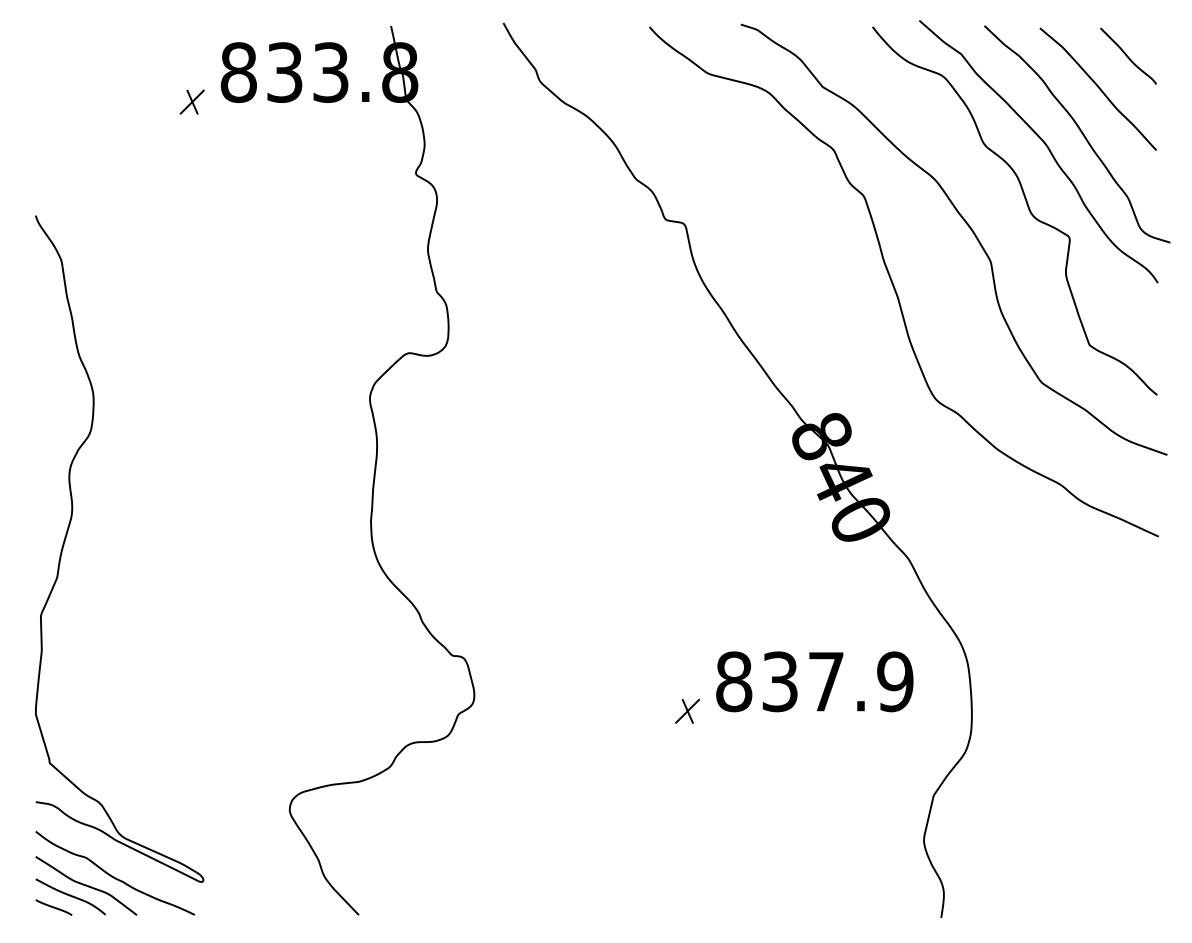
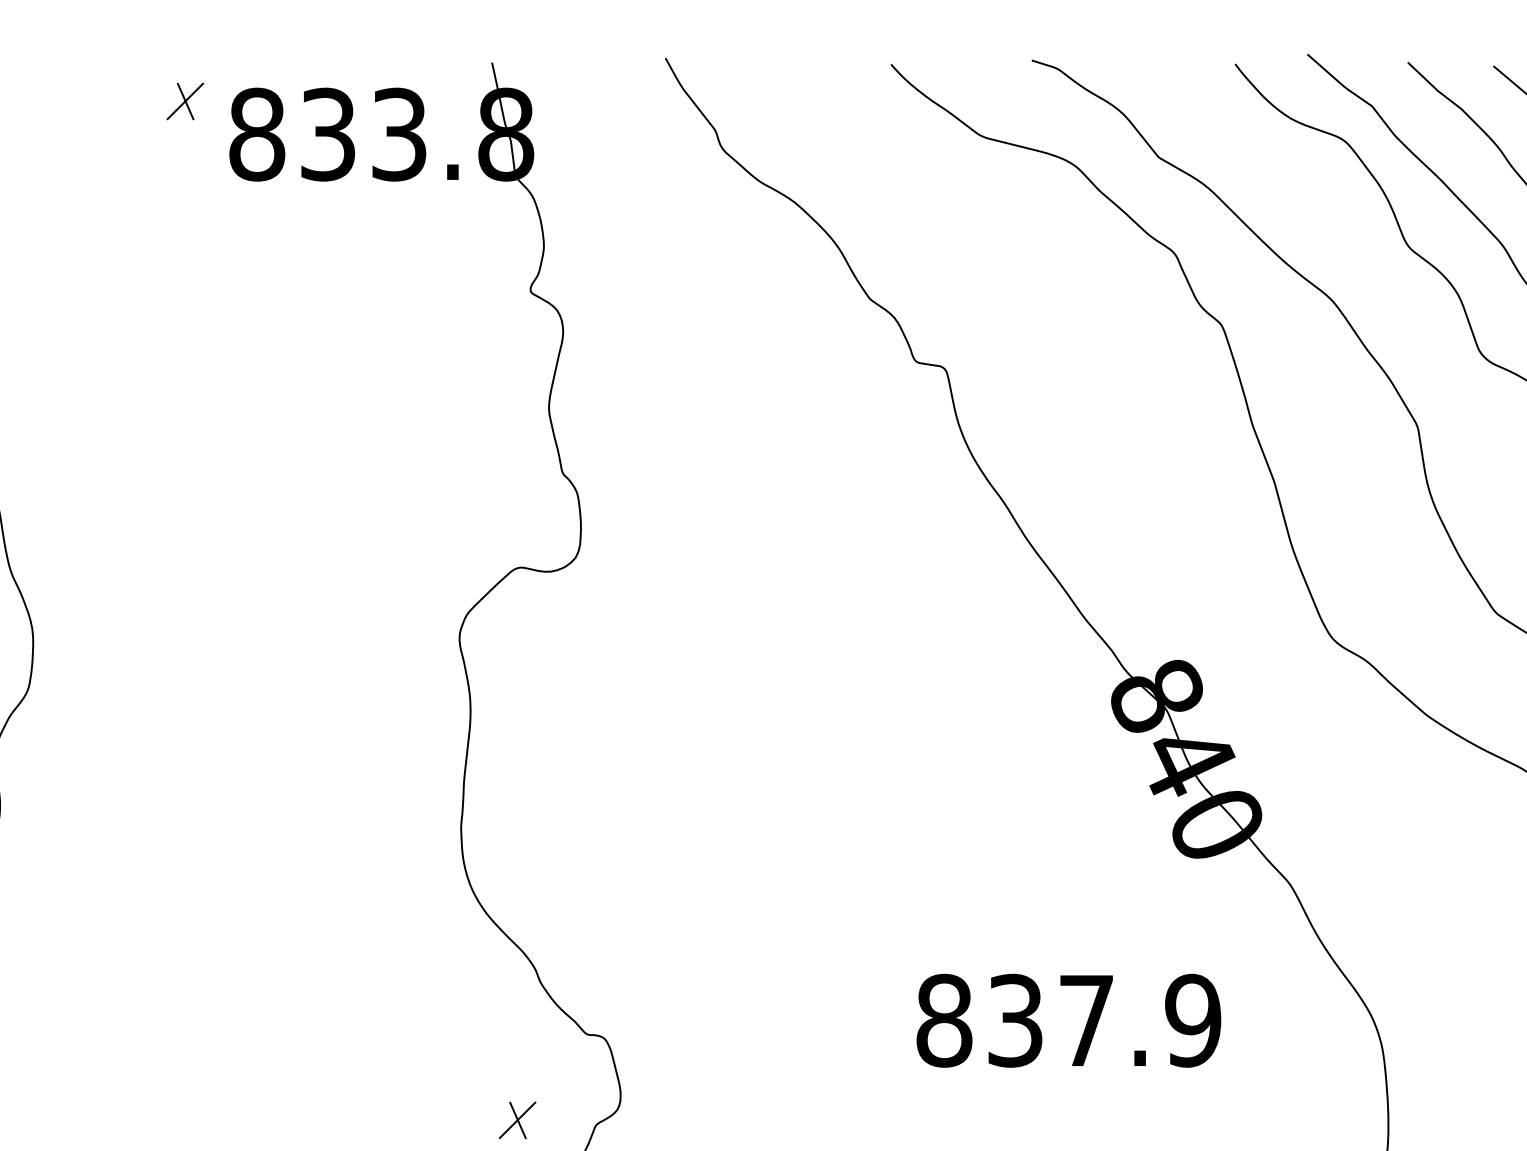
part: (191, 101) -> (184, 100), moved
text: (814, 681) -> (1068, 1020), moved
part: (687, 710) -> (517, 1119), moved

